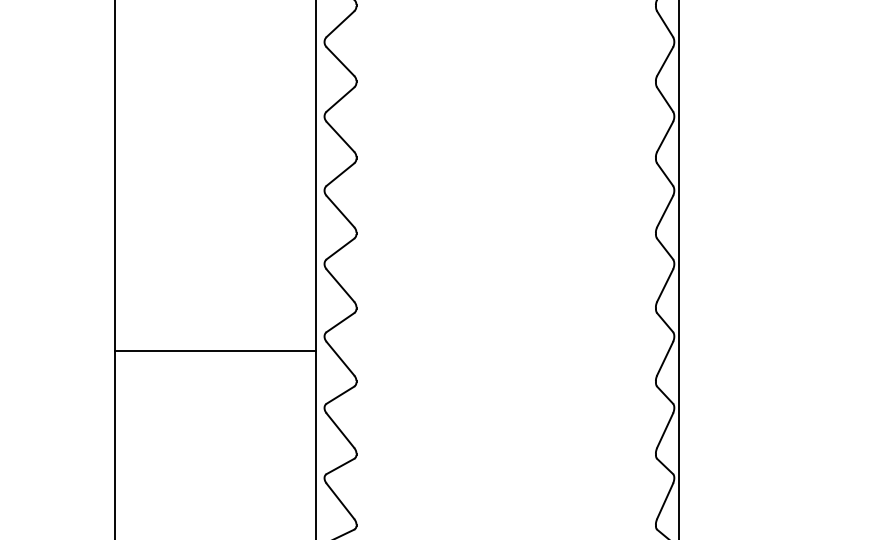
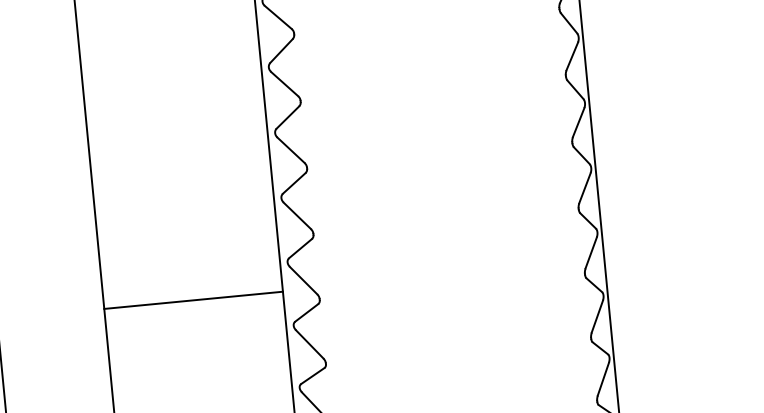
line: (215, 350) -> (193, 299), moved

